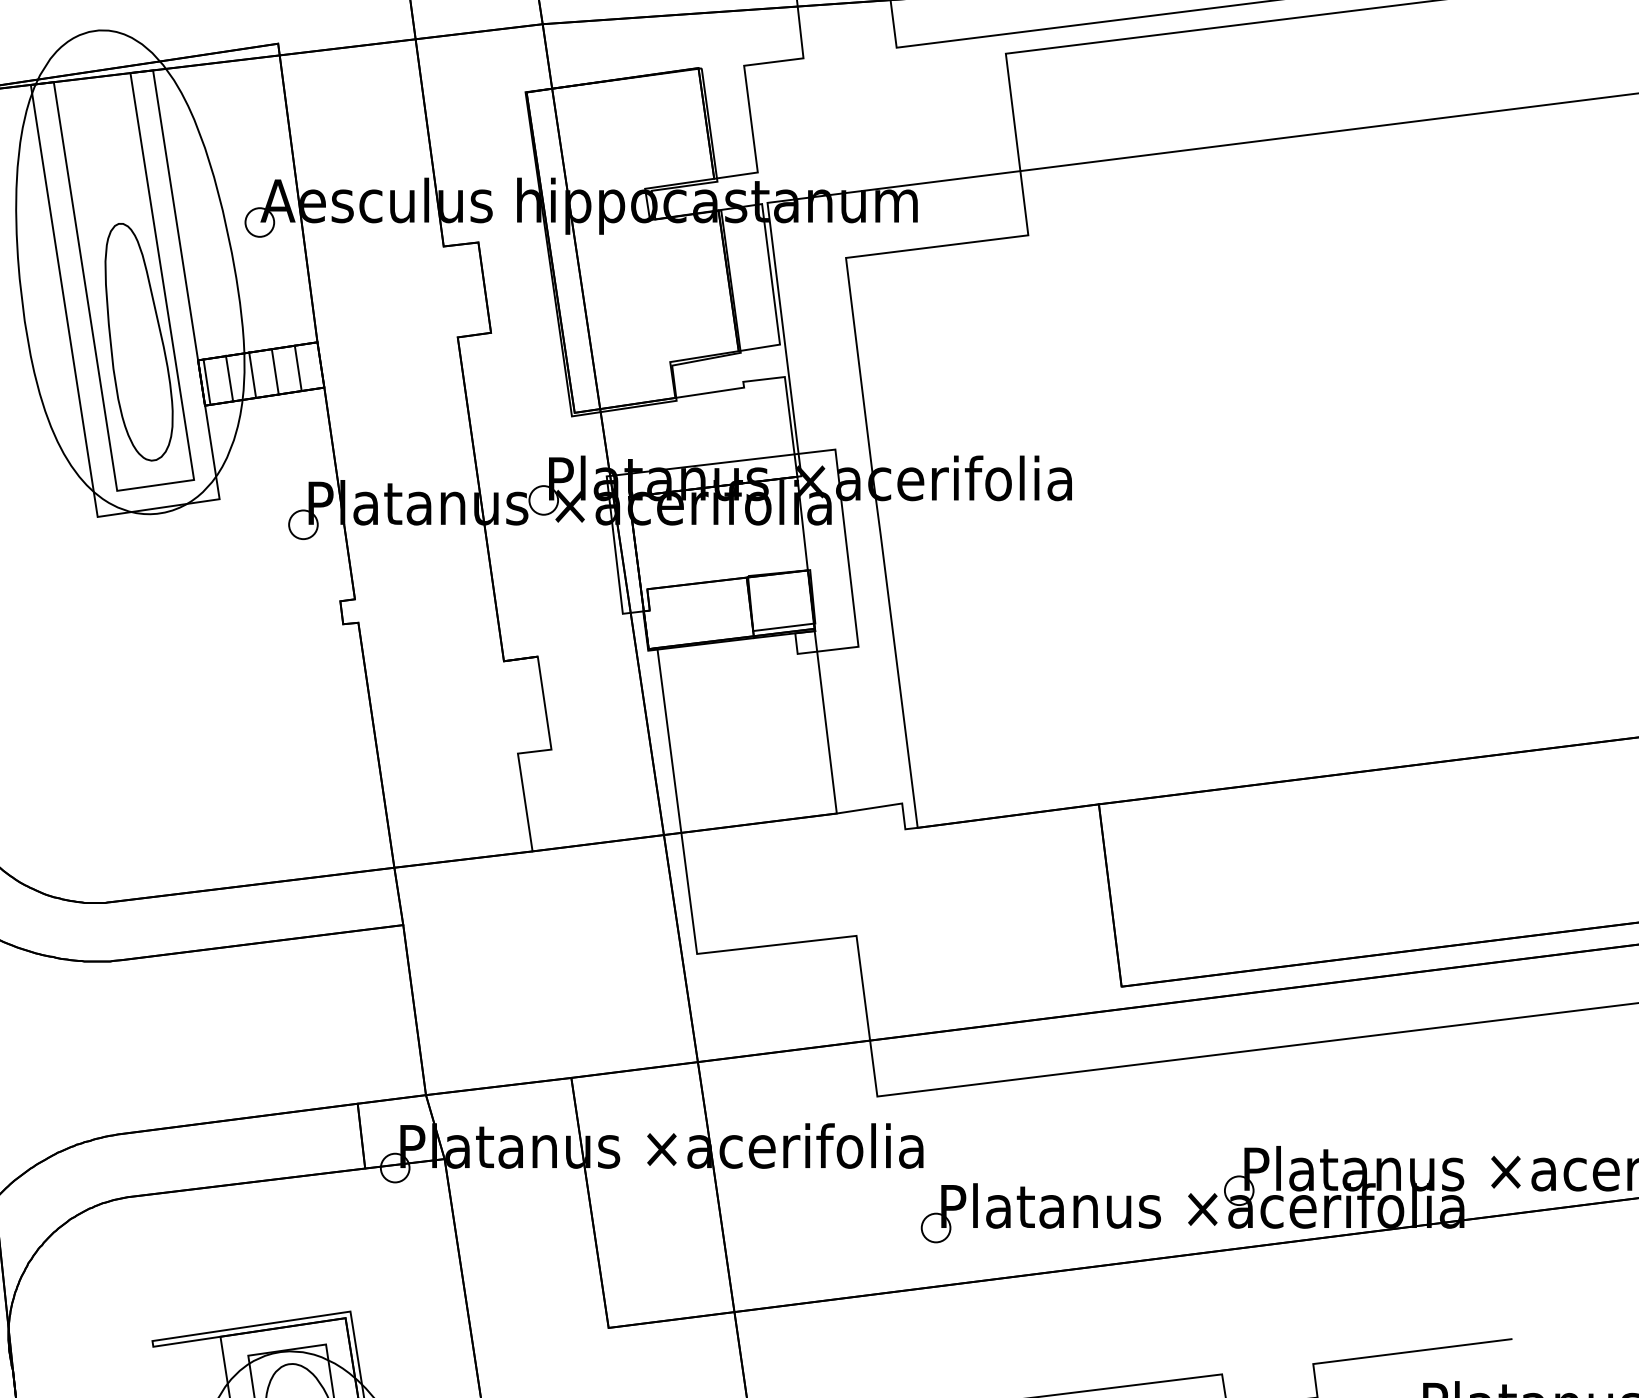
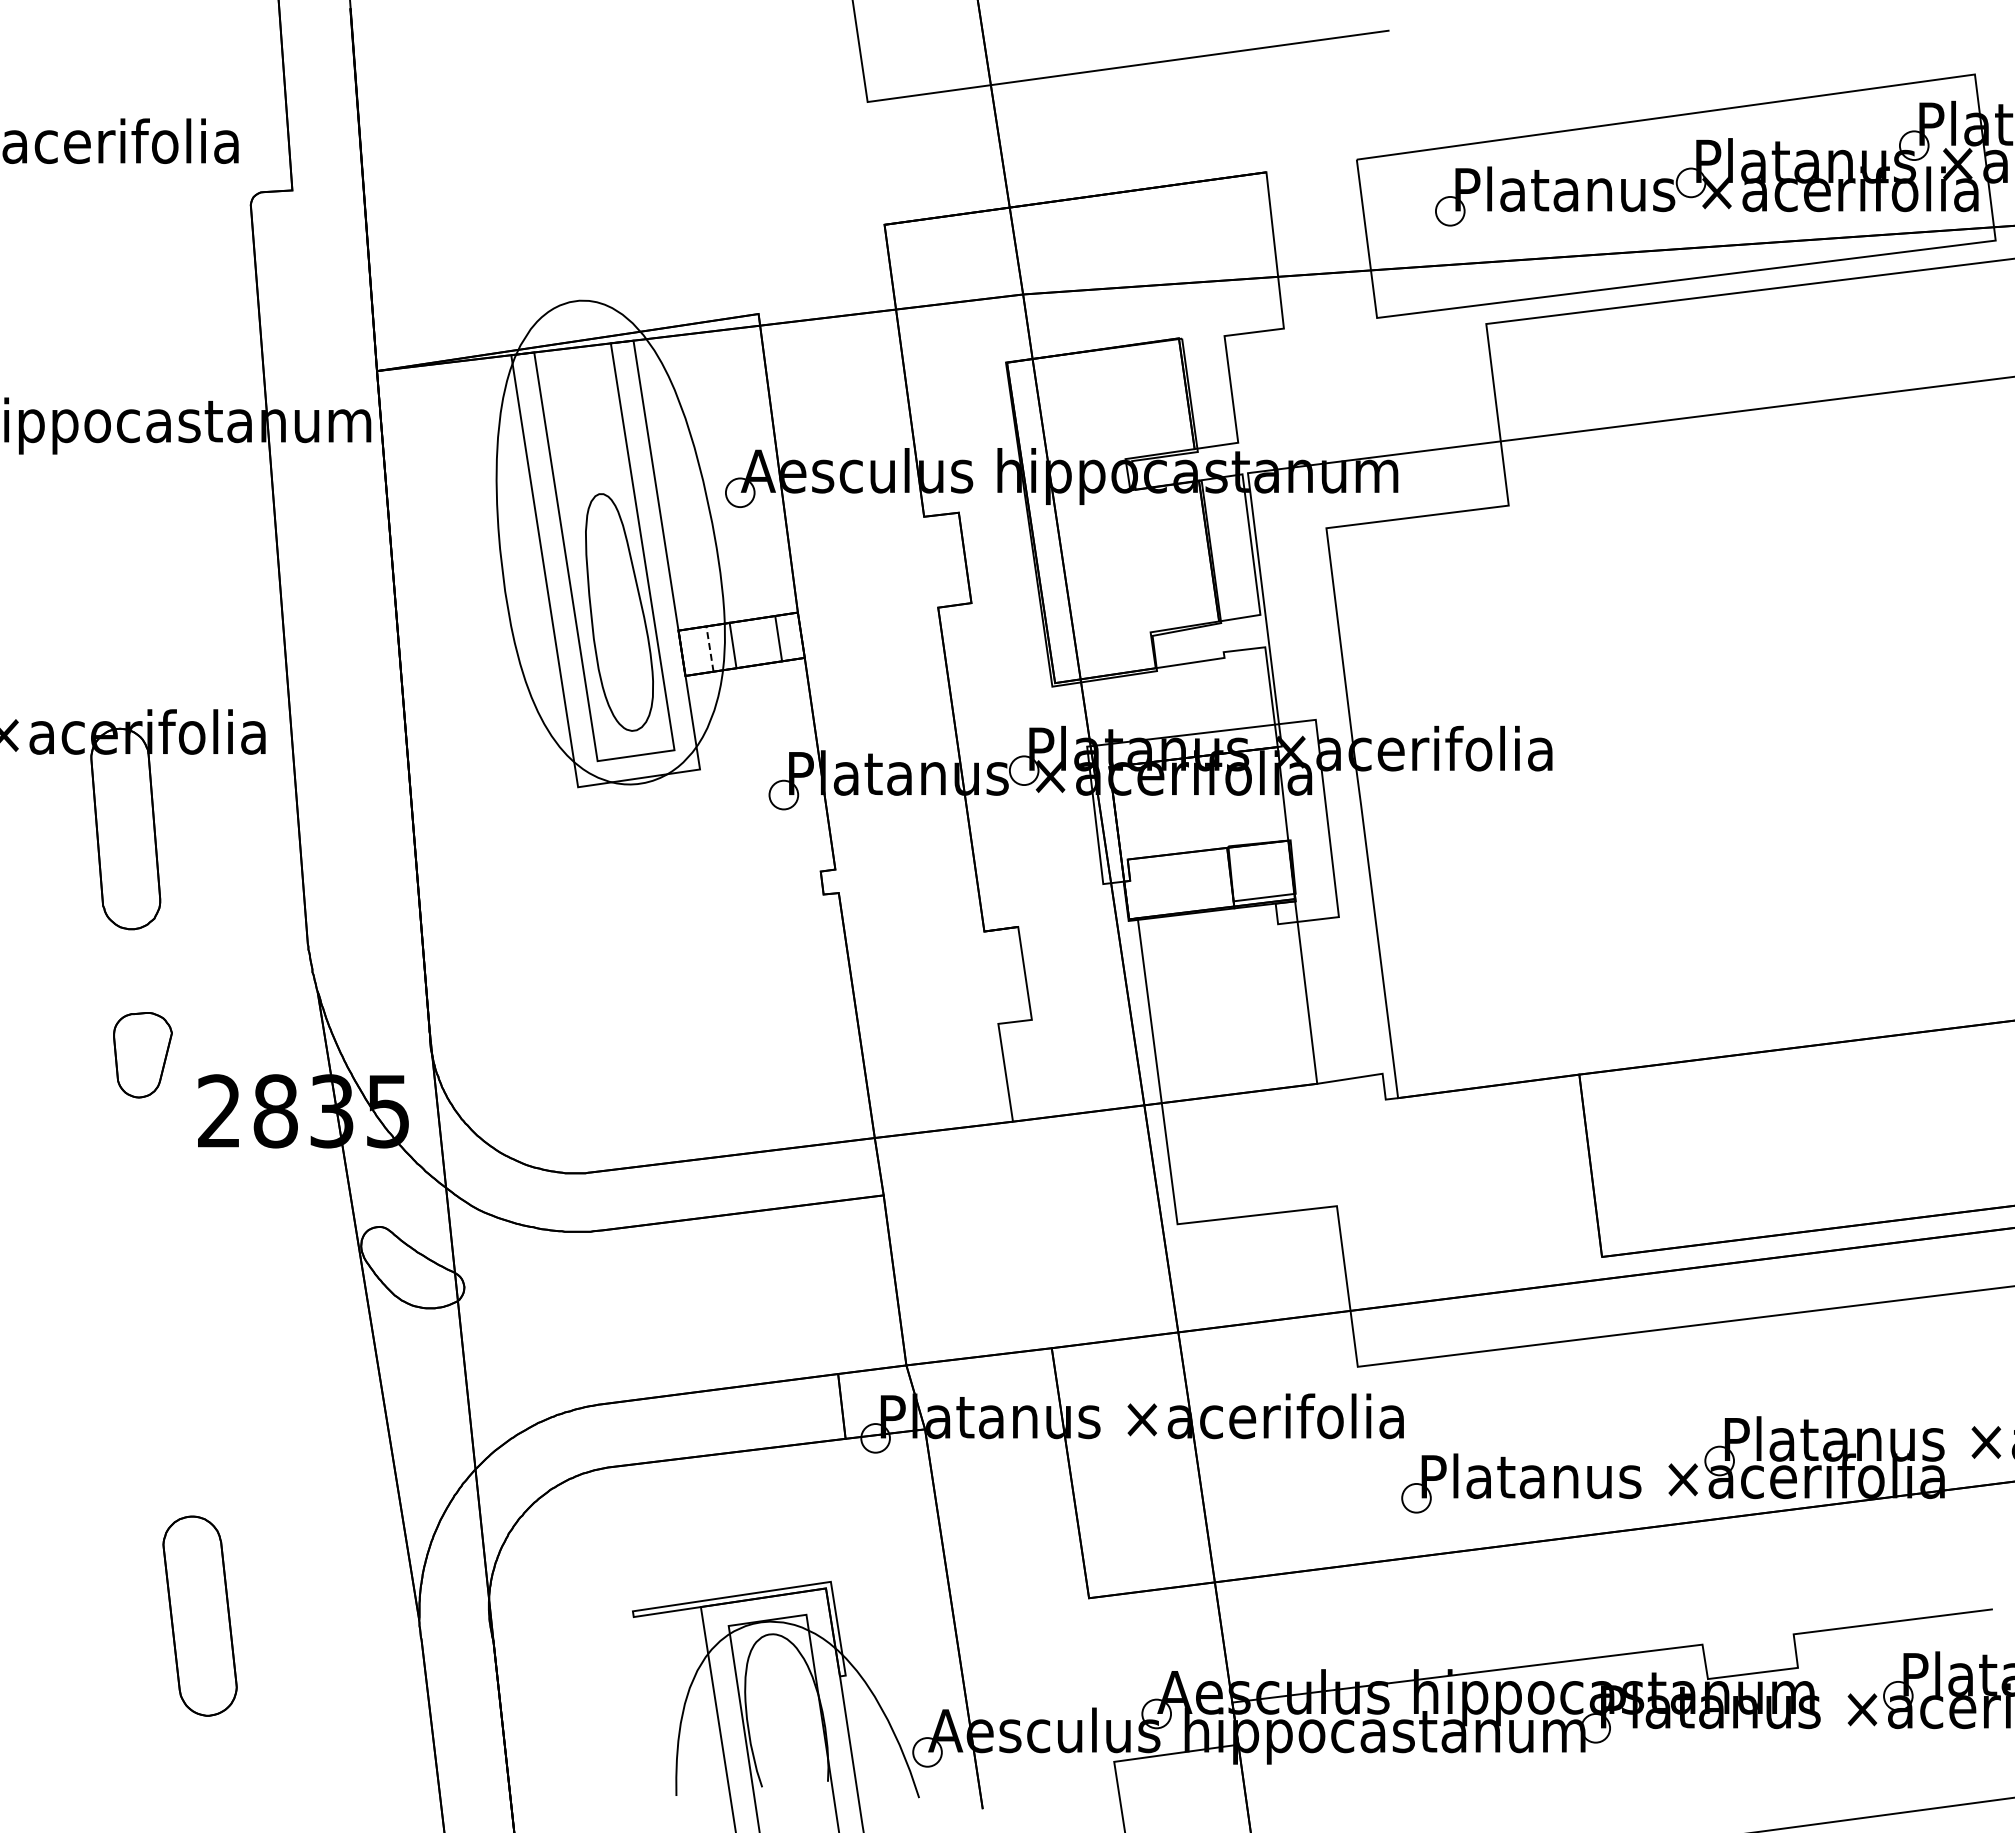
line: (275, 371) -> (755, 641), removed
line: (229, 378) -> (709, 648), solid -> dashed
line: (207, 382) -> (687, 652), removed

